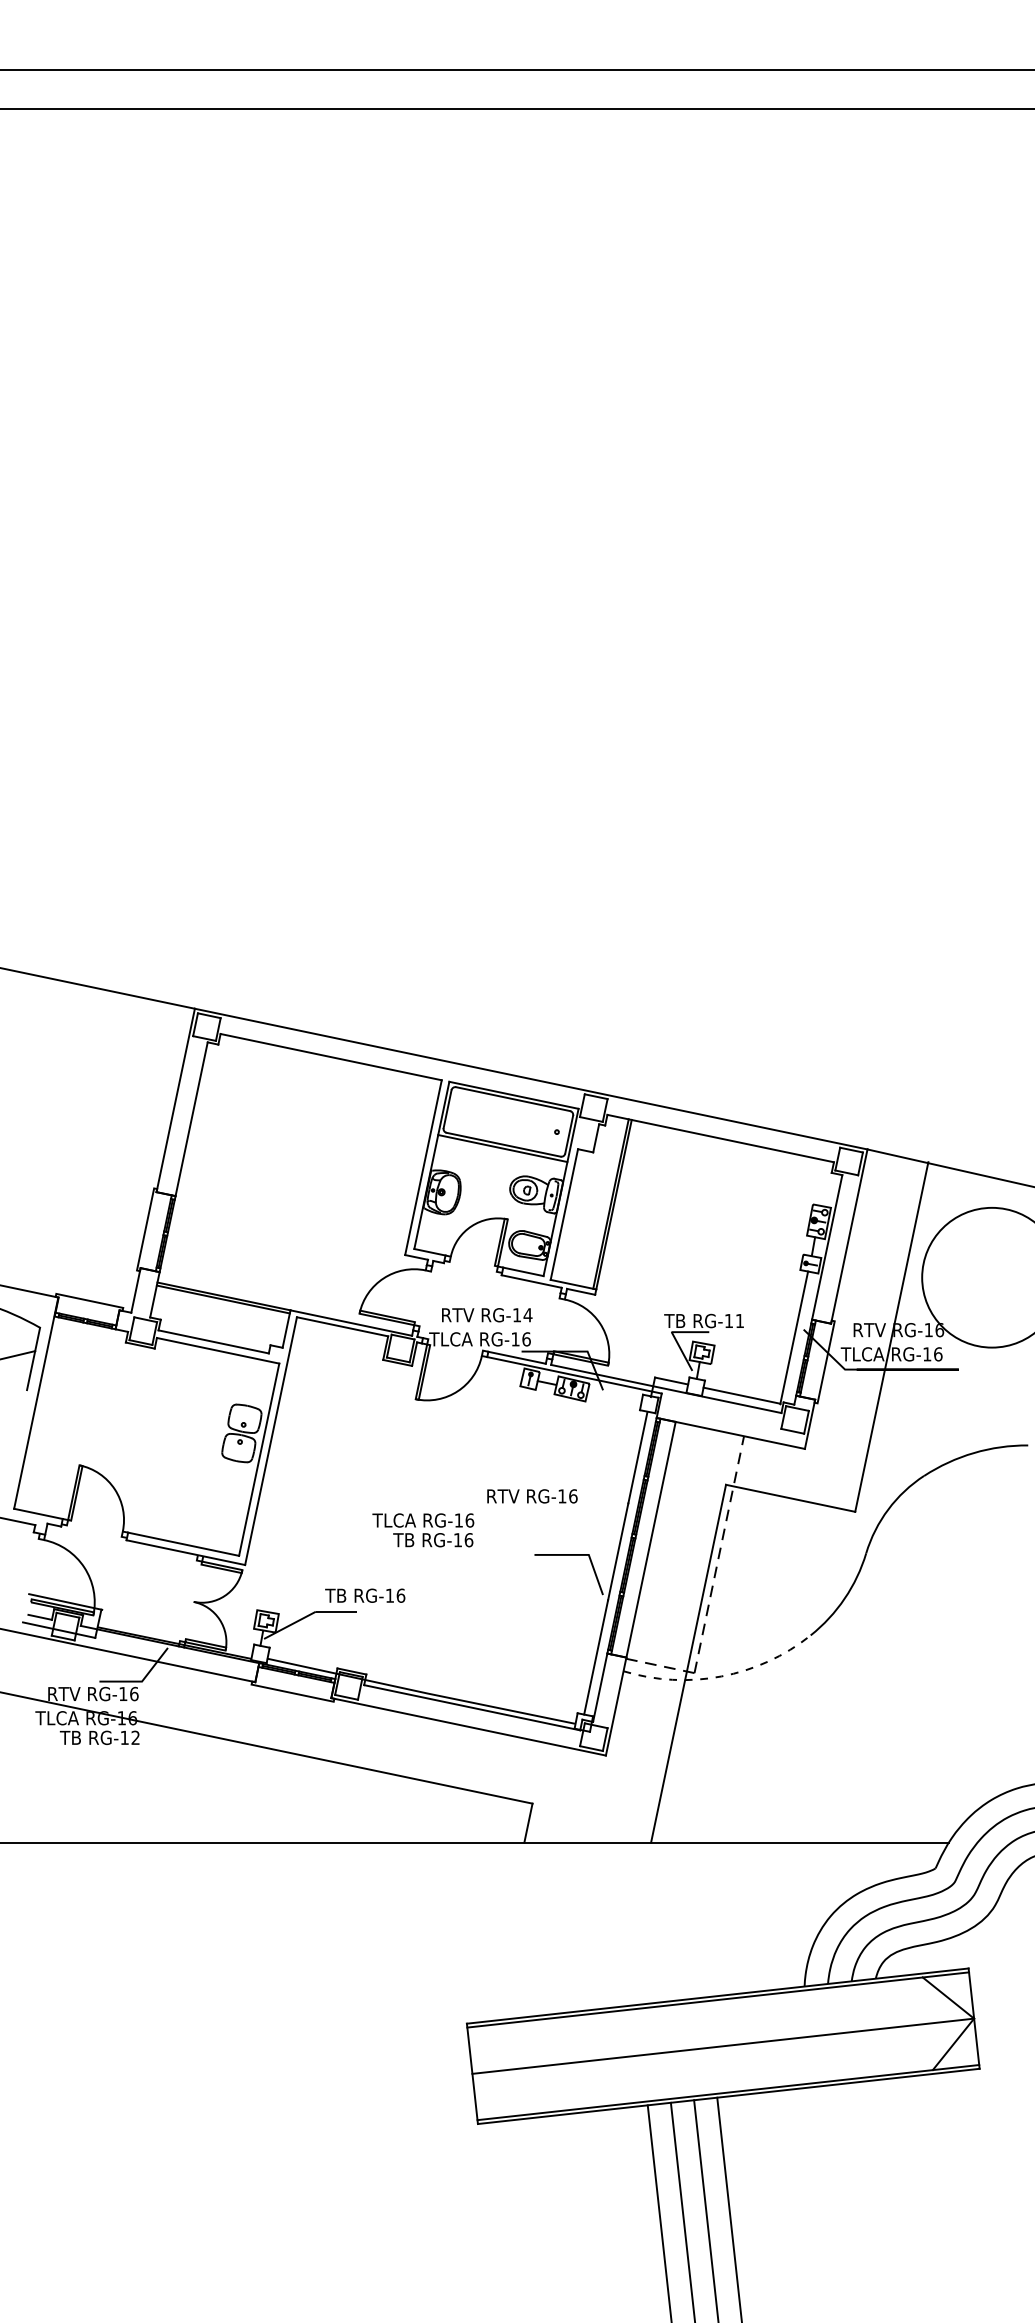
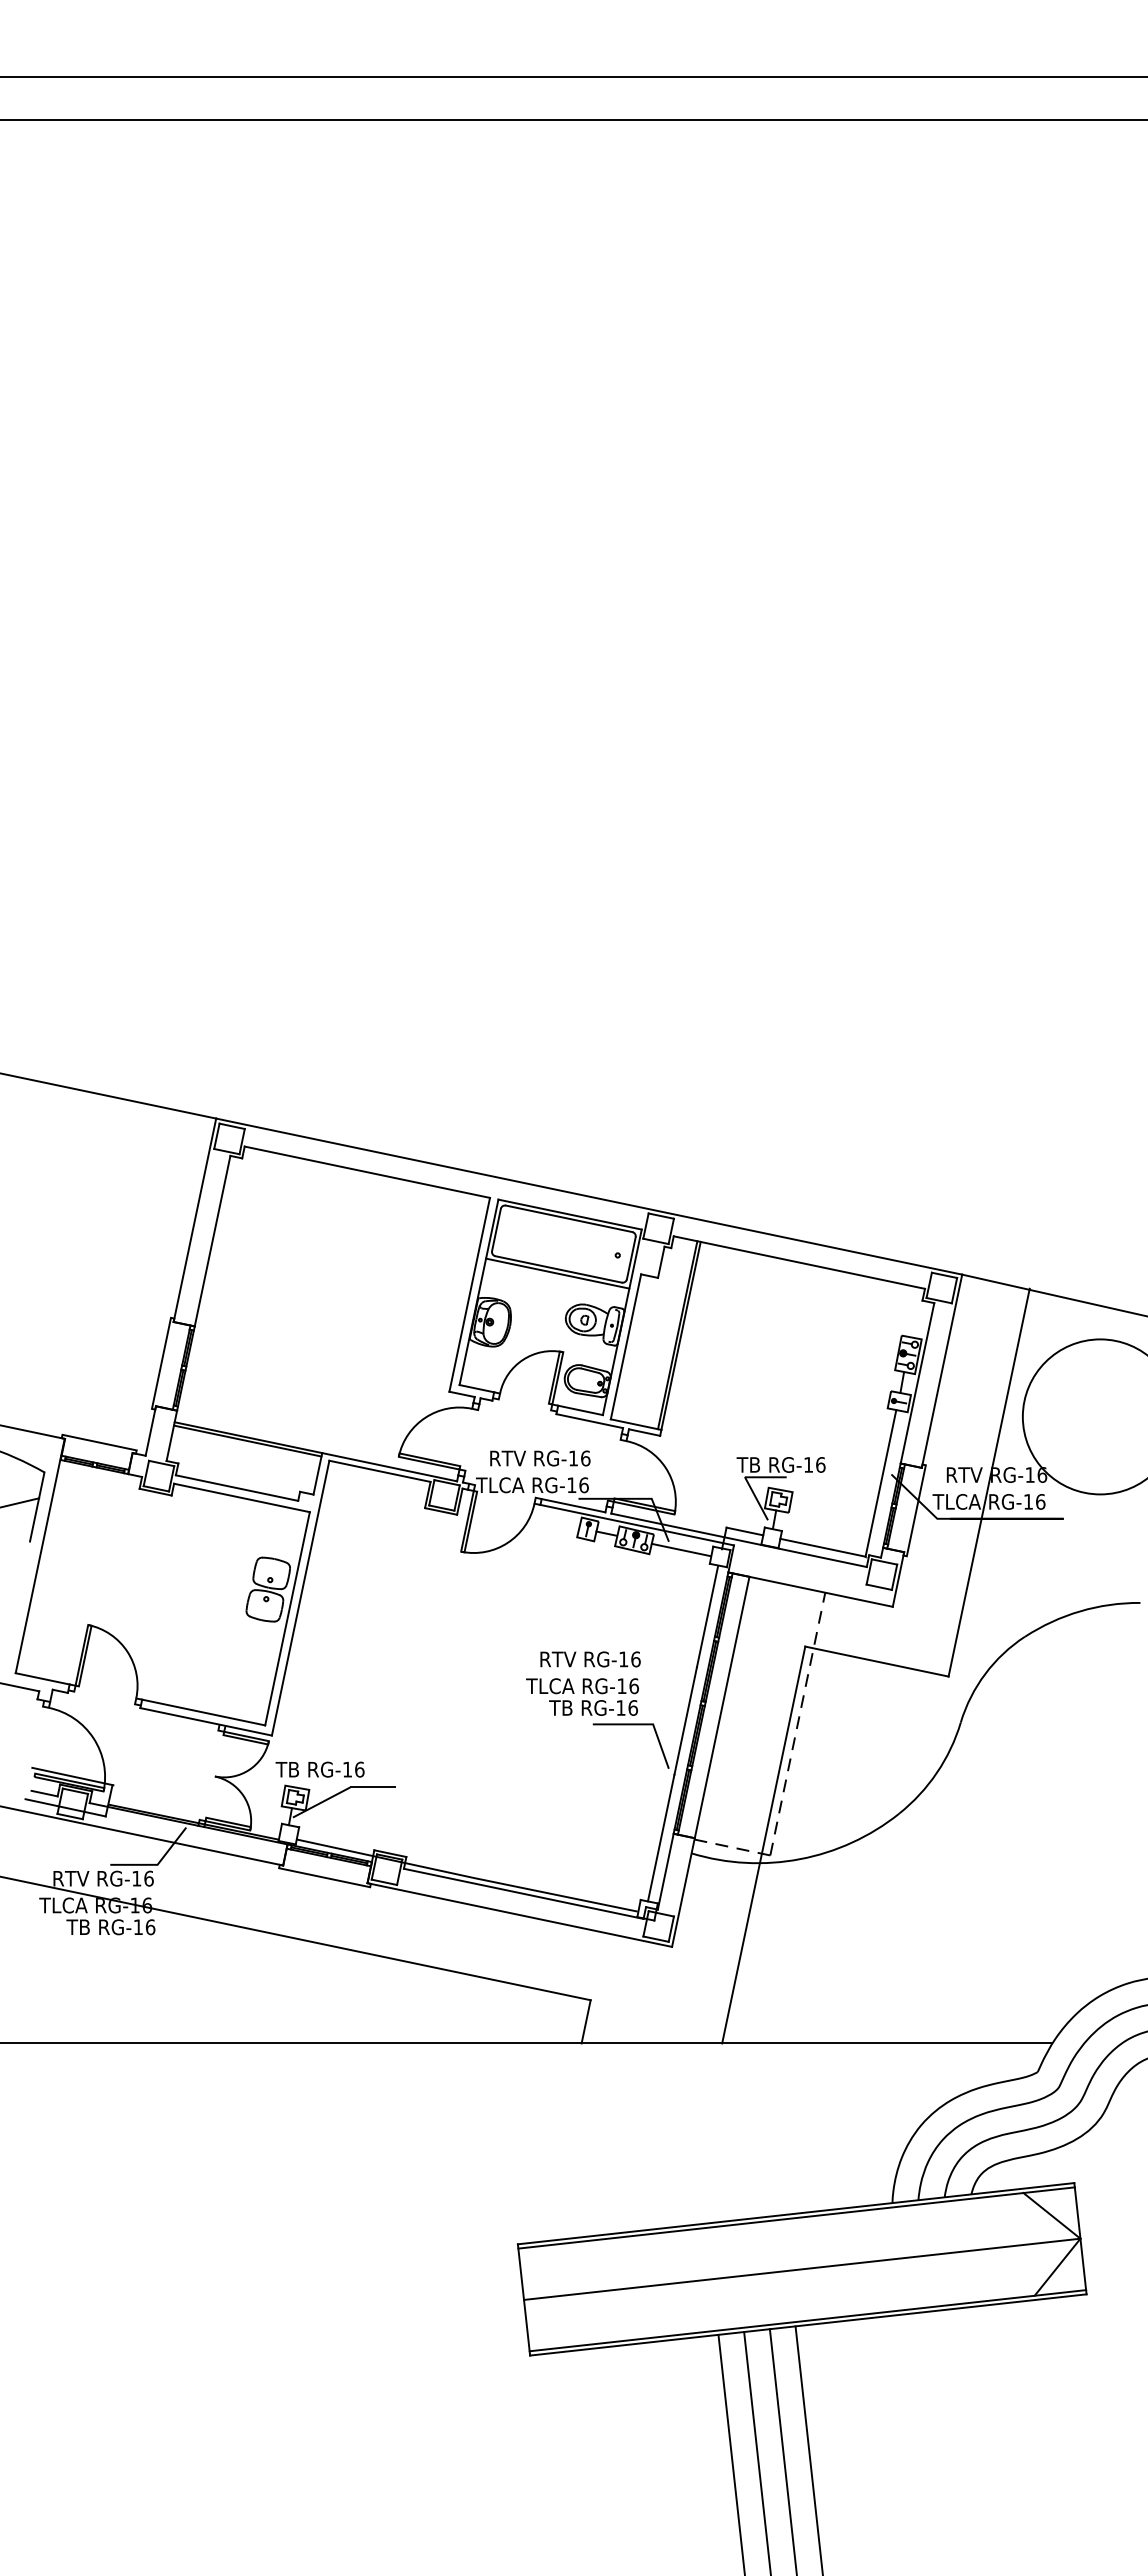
text: (527, 1315) -> (585, 1458), RG-14 -> RG-16
text: (739, 1320) -> (820, 1464), RG-11 -> RG-16
line: (613, 1397) -> (680, 1549), added
text: (423, 1529) -> (582, 1696), moved
text: (364, 1595) -> (319, 1769), moved
arc: (721, 1676) -> (800, 1859), dashed -> solid
text: (135, 1738) -> (150, 1927), RG-12 -> RG-16

